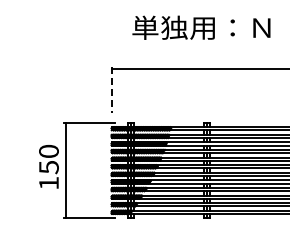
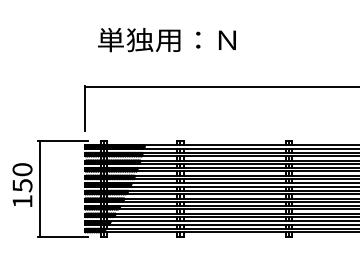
text: (200, 28) -> (166, 40), moved
line: (111, 90) -> (85, 108), dashed -> solid

